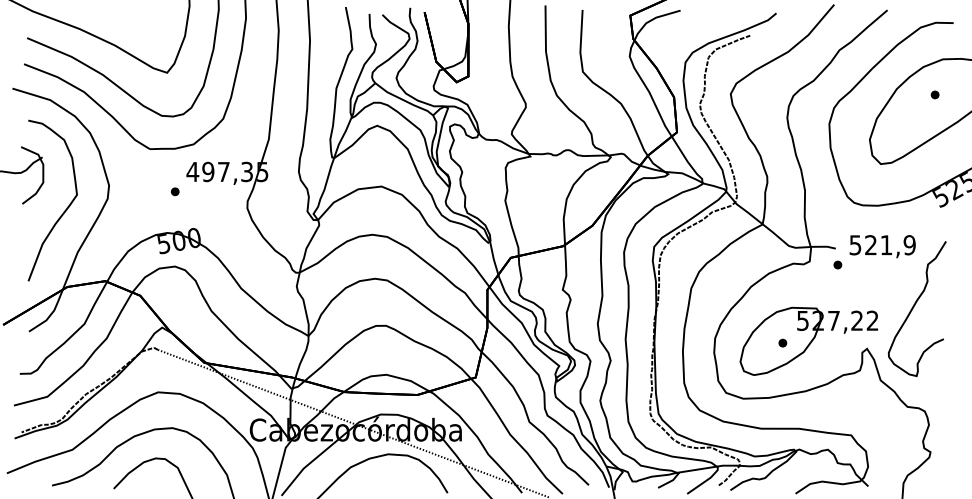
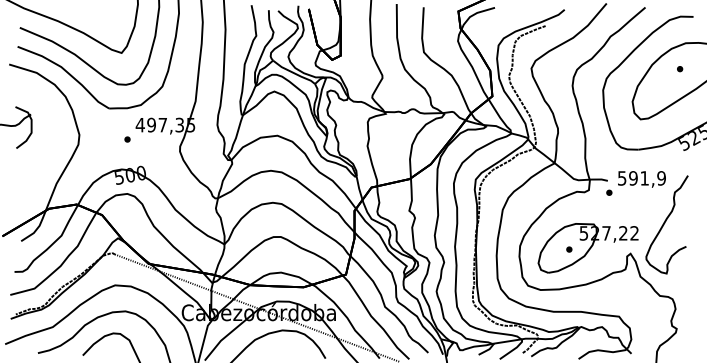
curve: (66, 206) -> (48, 150), removed
text: (871, 245) -> (633, 178), 521,9 -> 591,9

